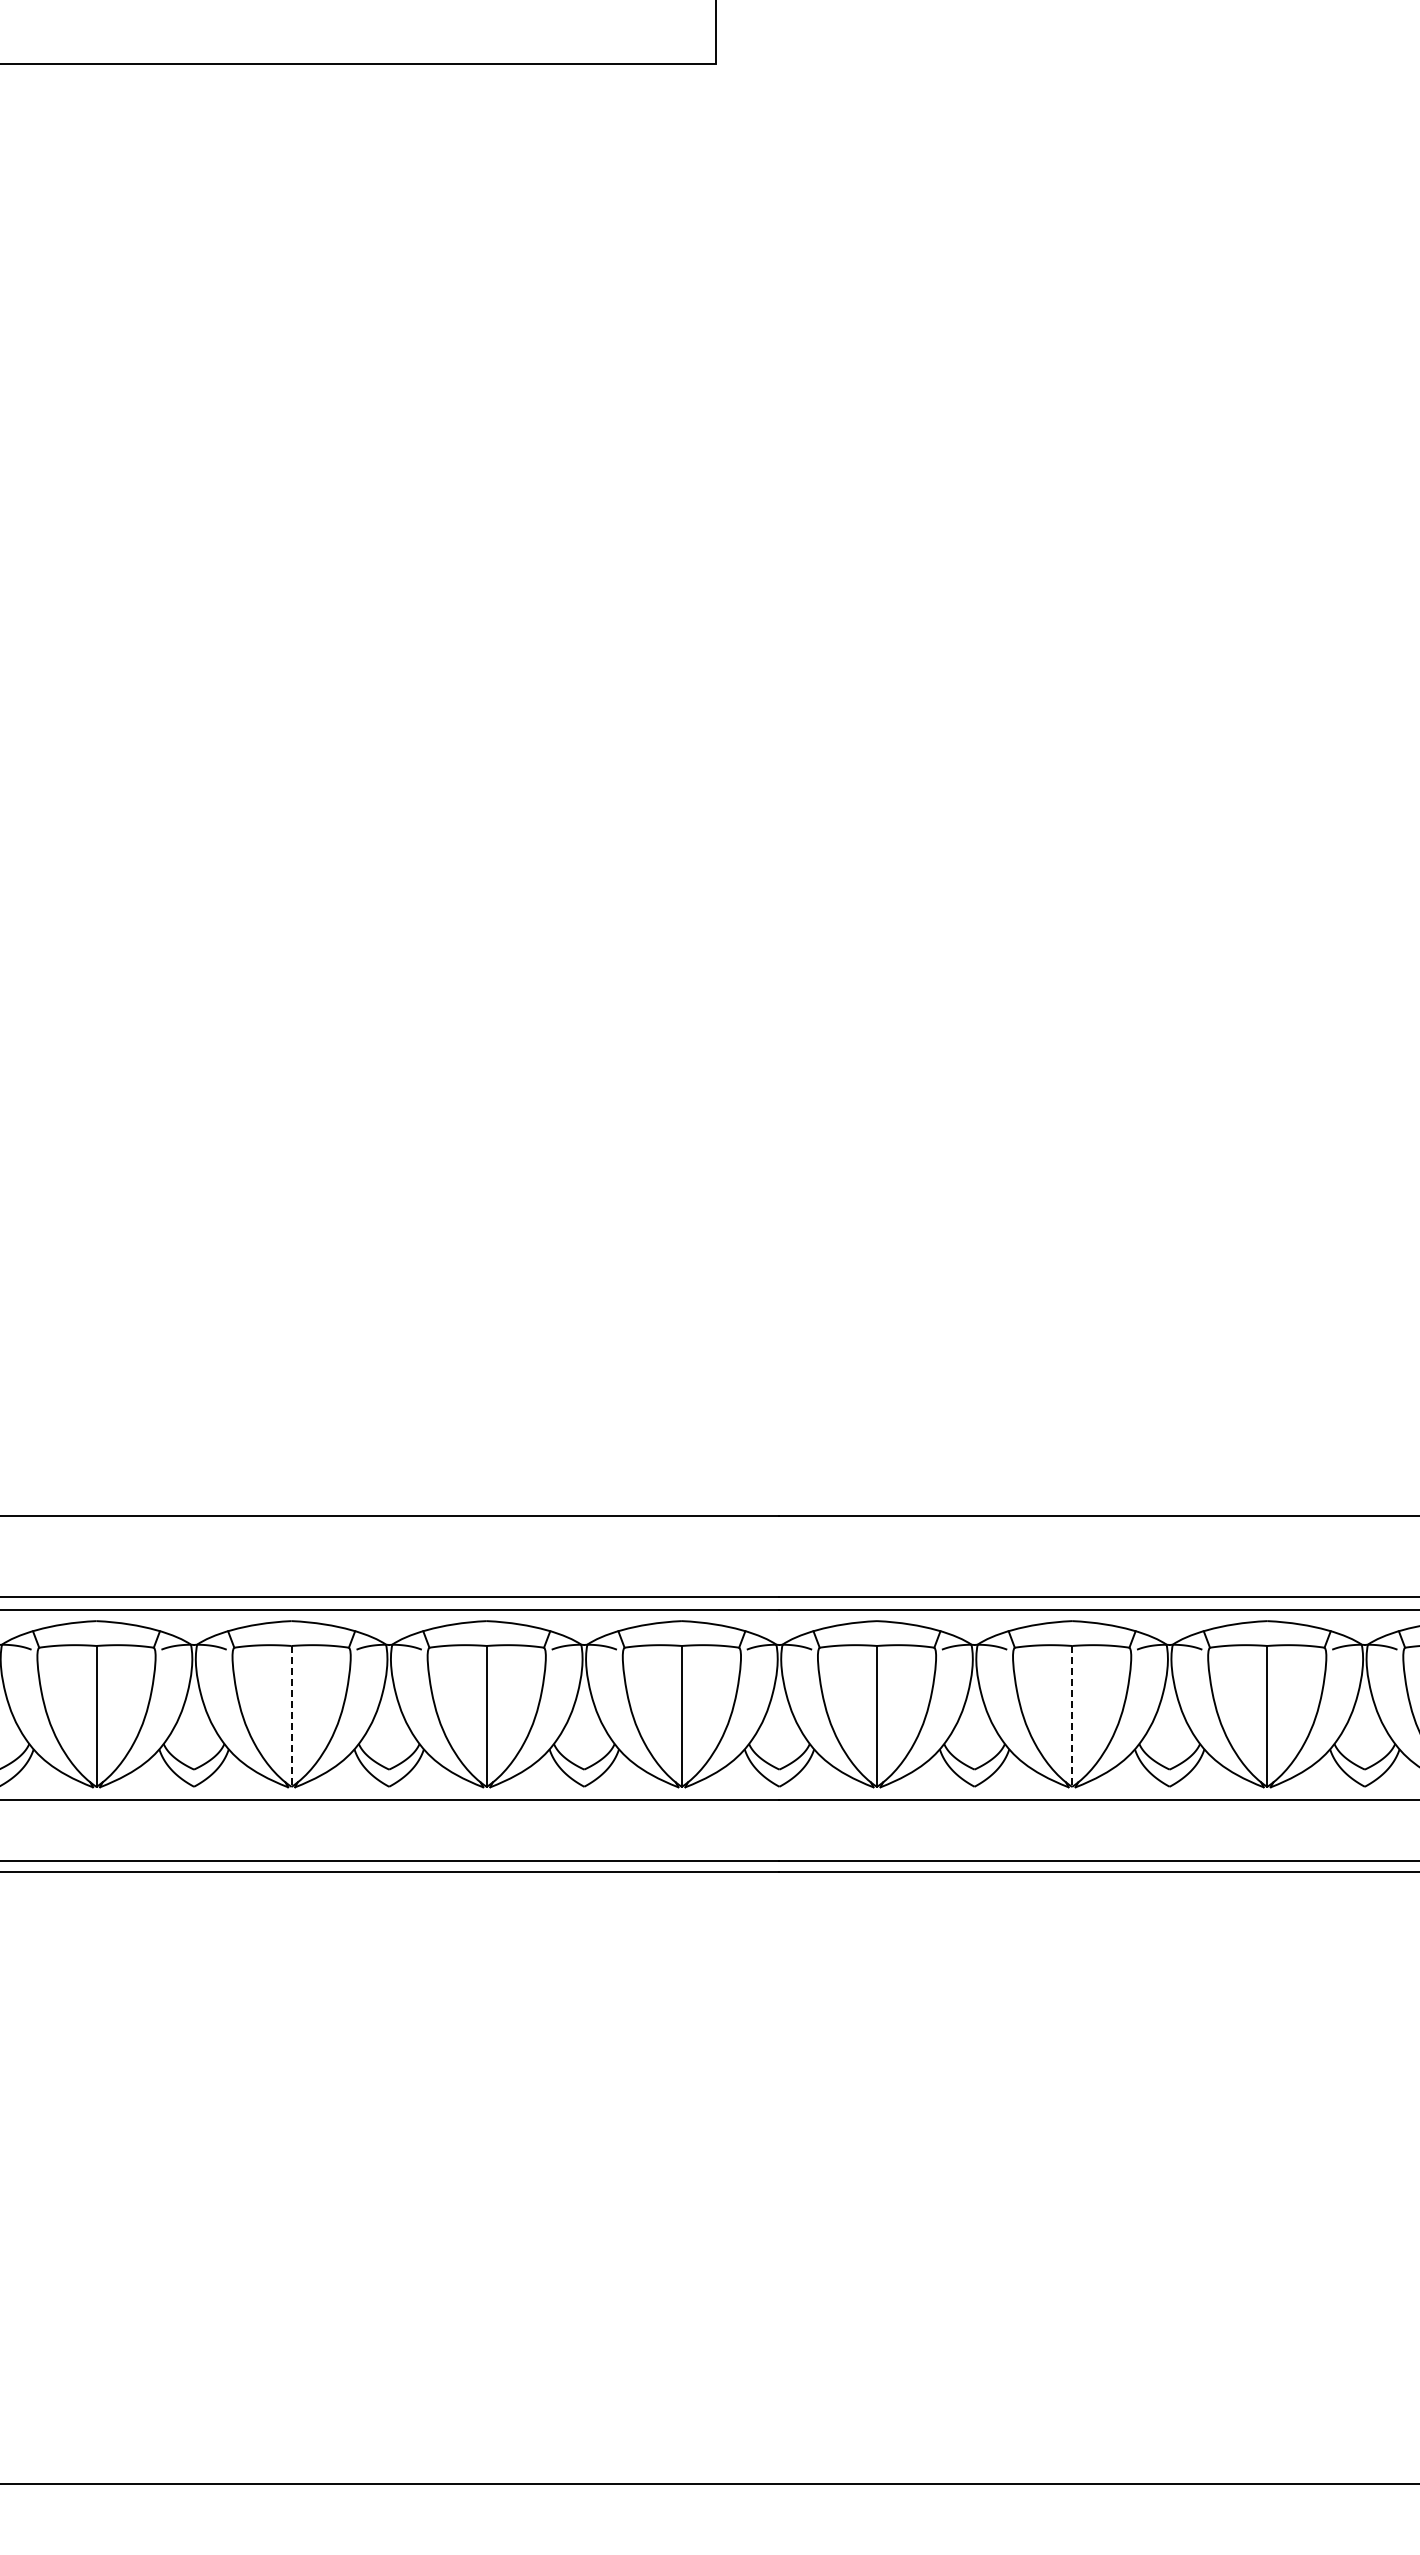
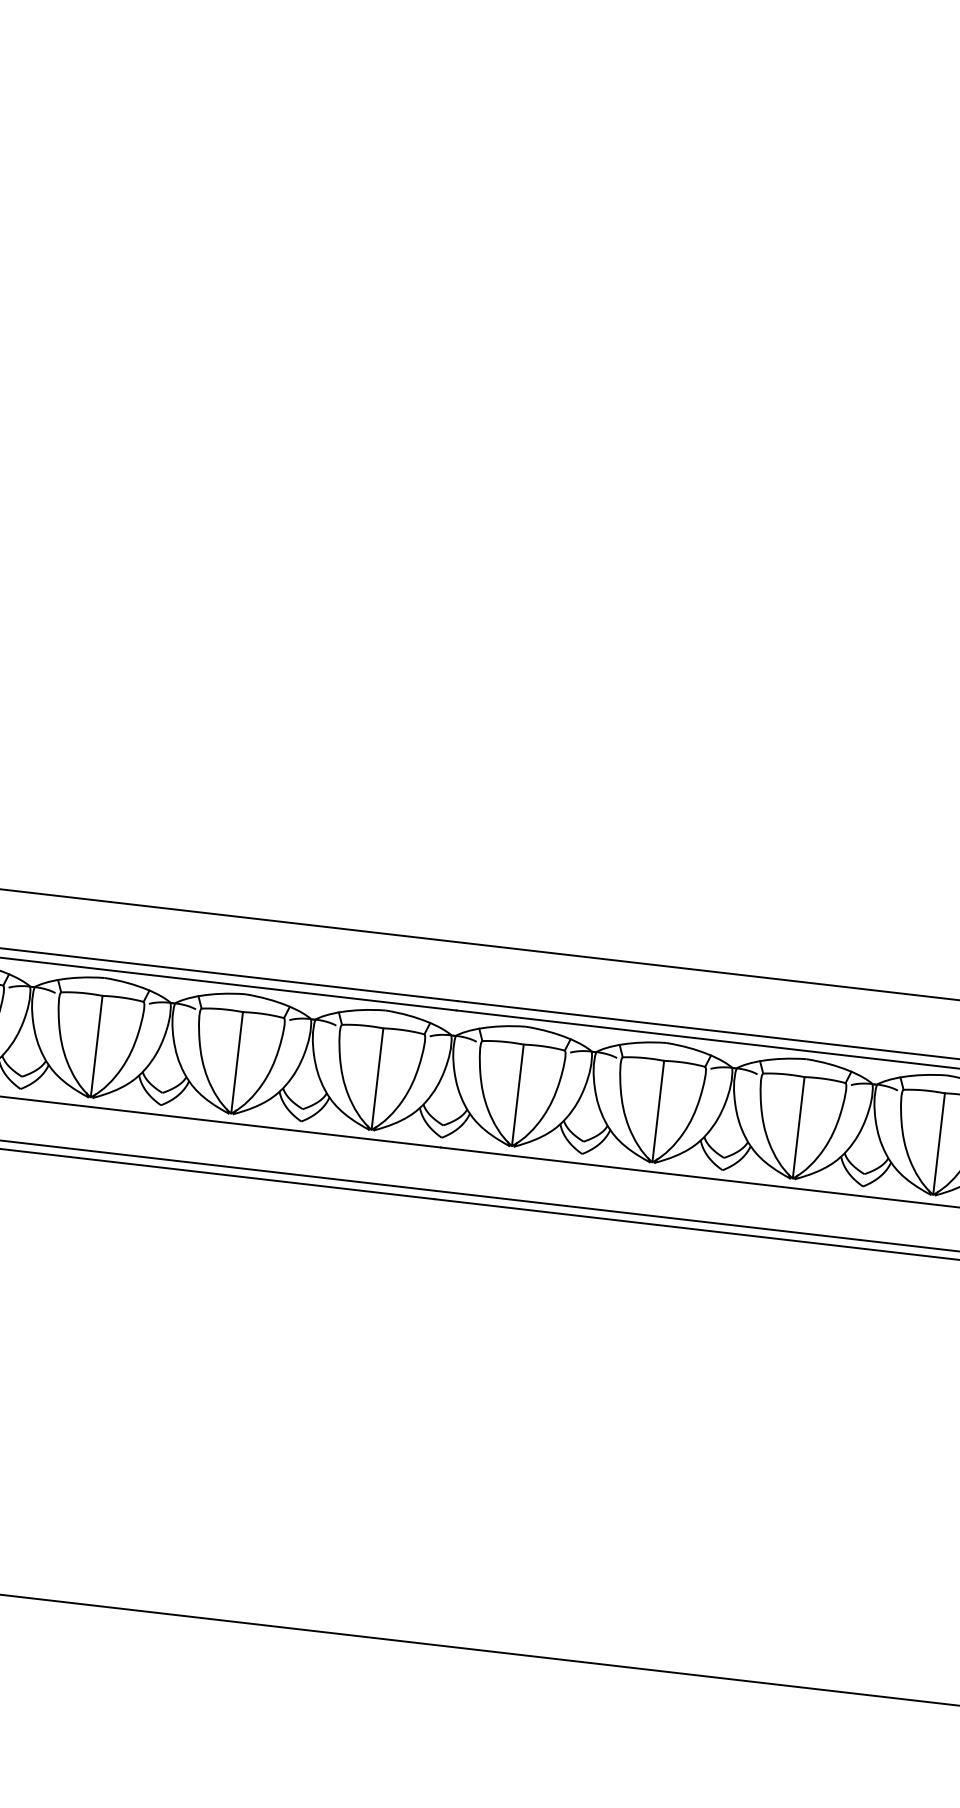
line: (291, 1716) -> (96, 1046), dashed -> solid
line: (1072, 1716) -> (658, 1111), dashed -> solid

